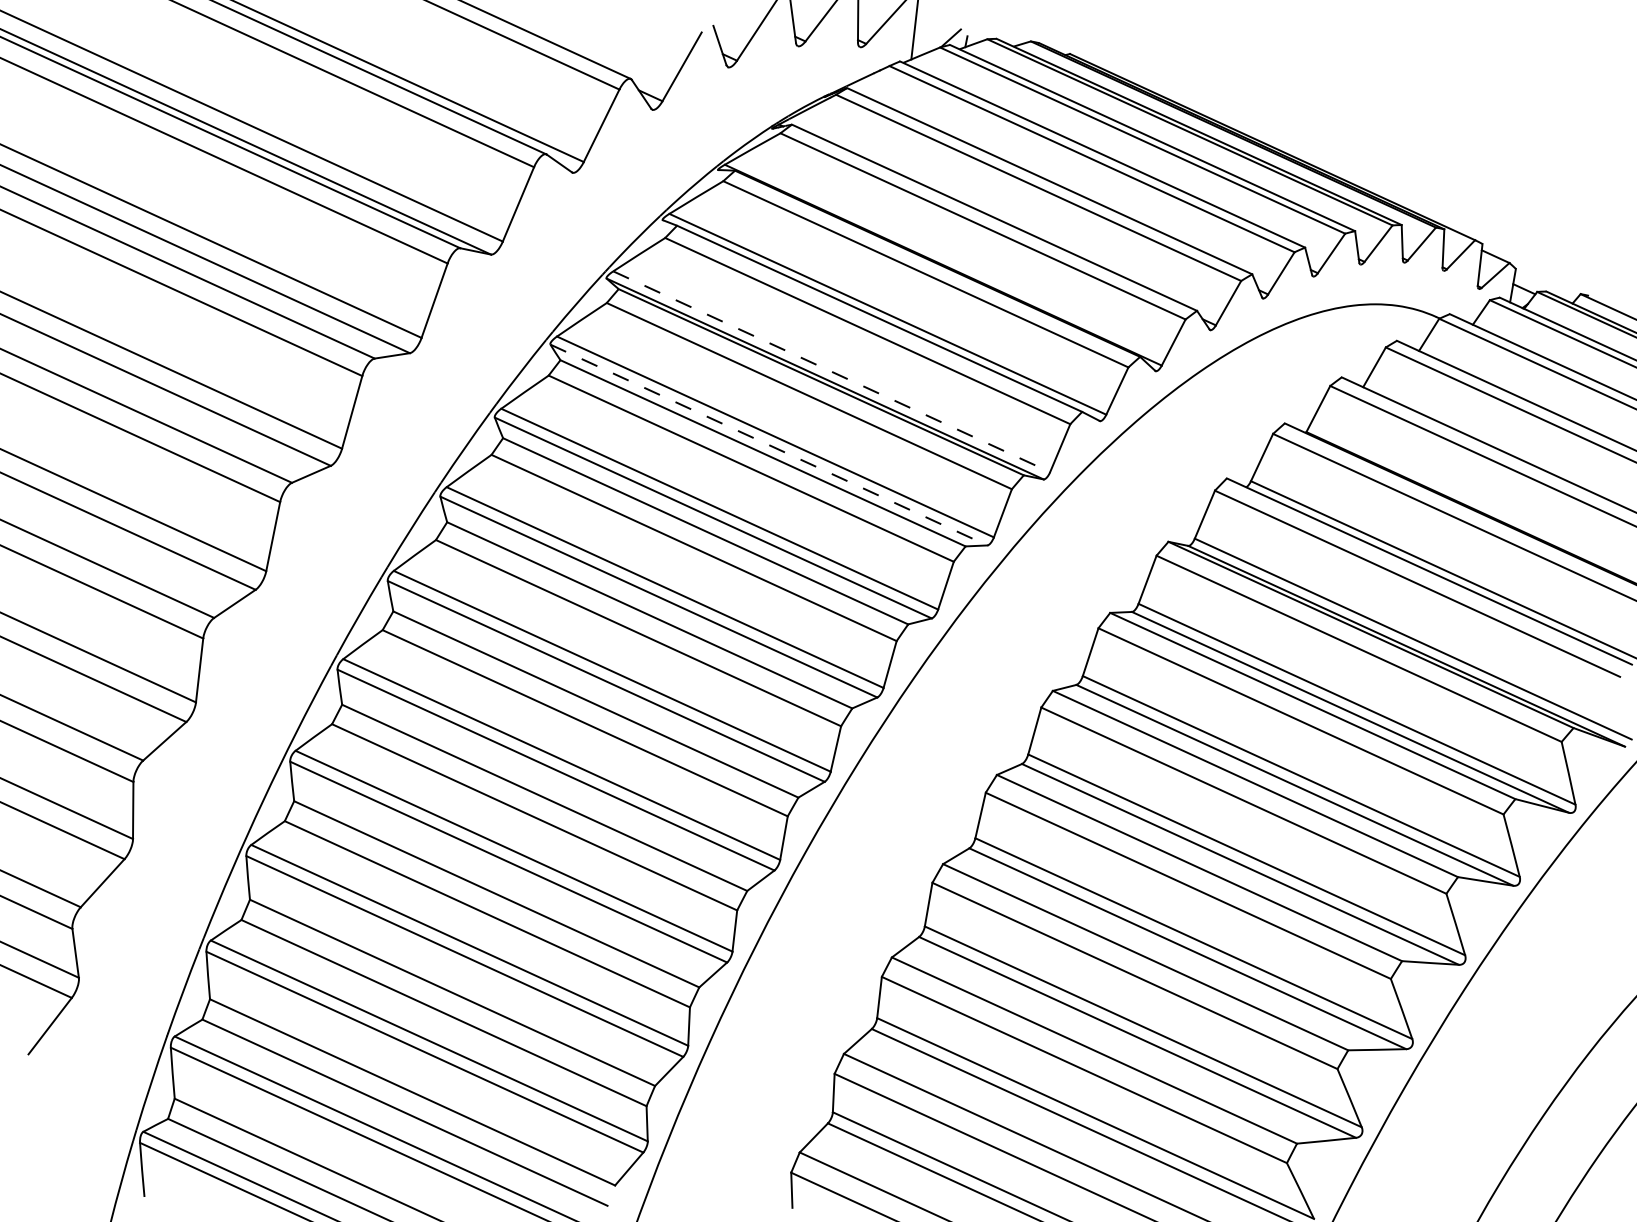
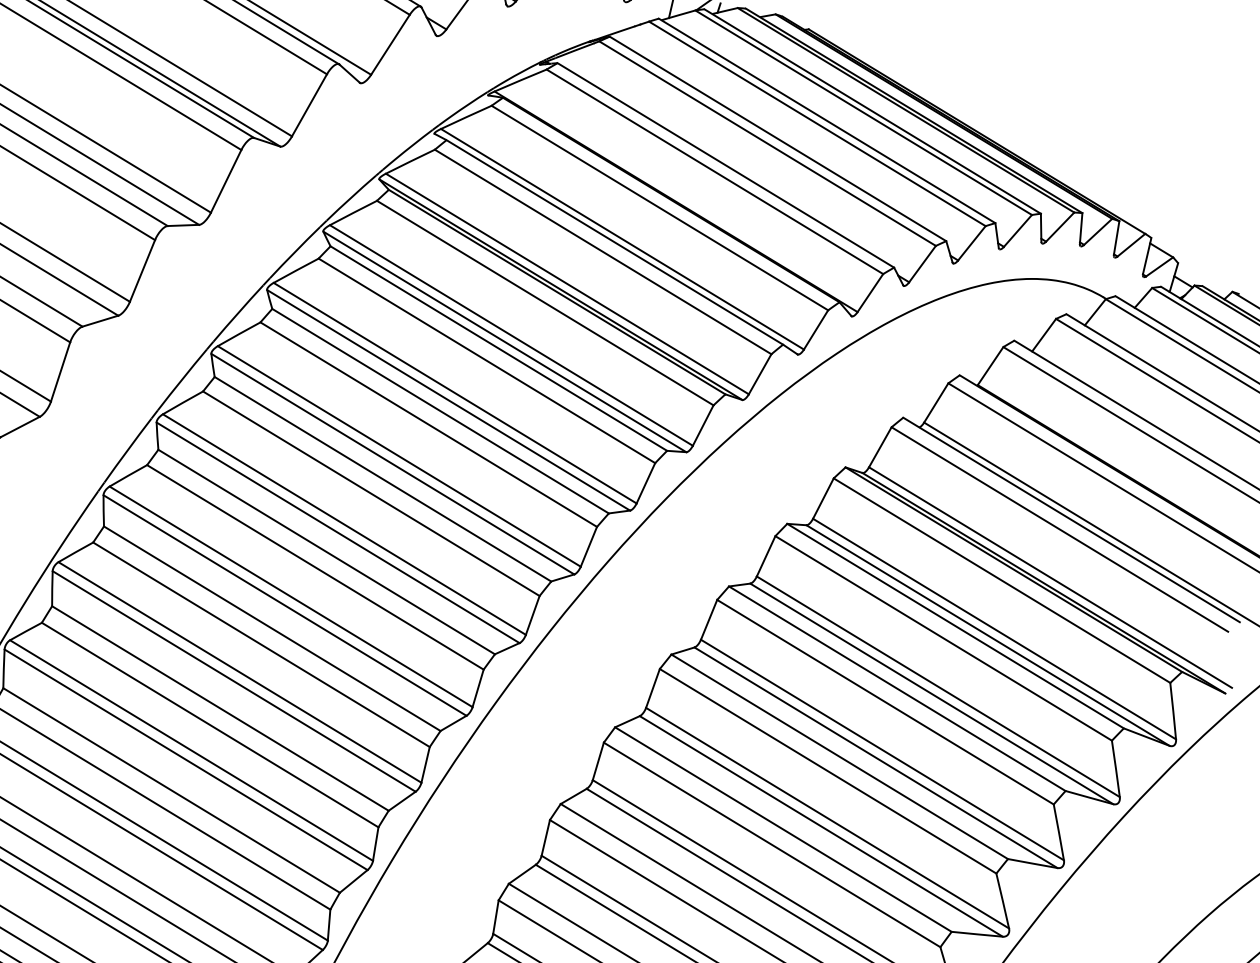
line: (832, 371) -> (568, 283), dashed -> solid
line: (769, 445) -> (505, 342), dashed -> solid

